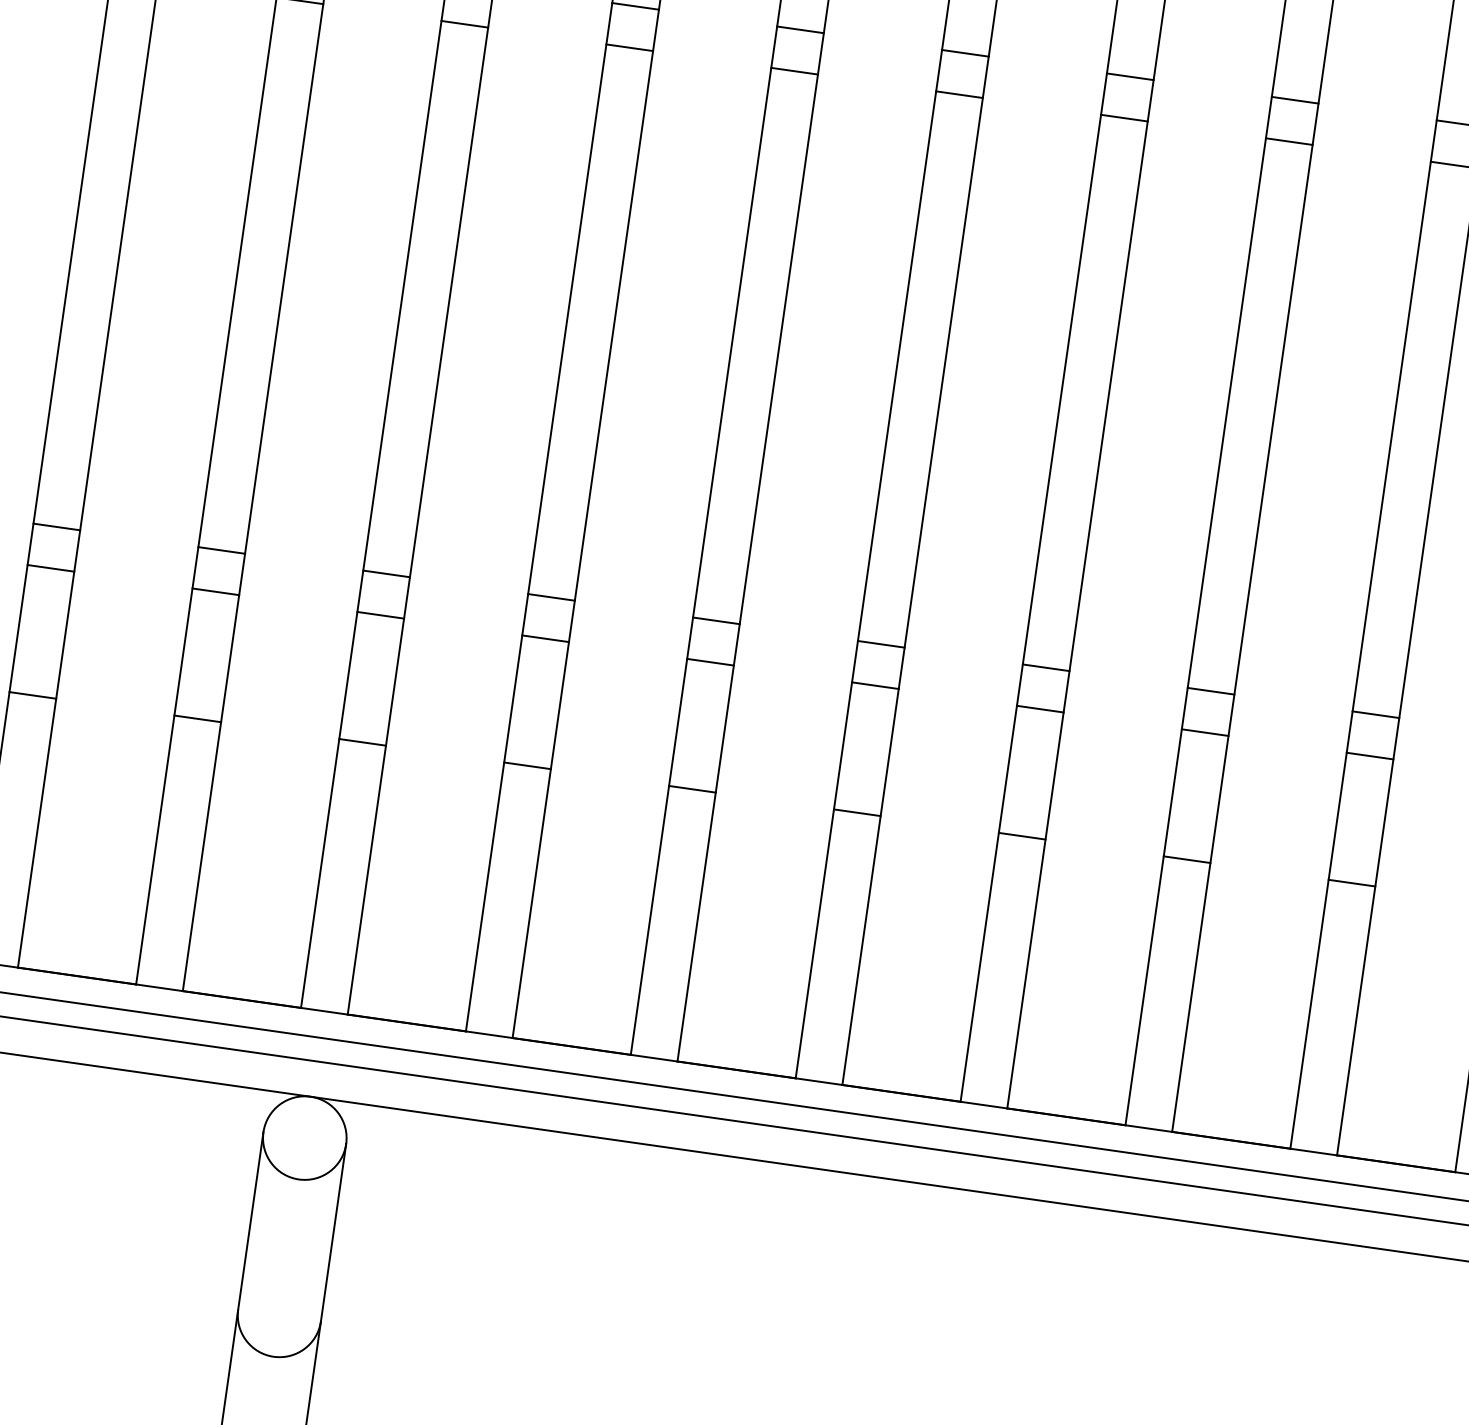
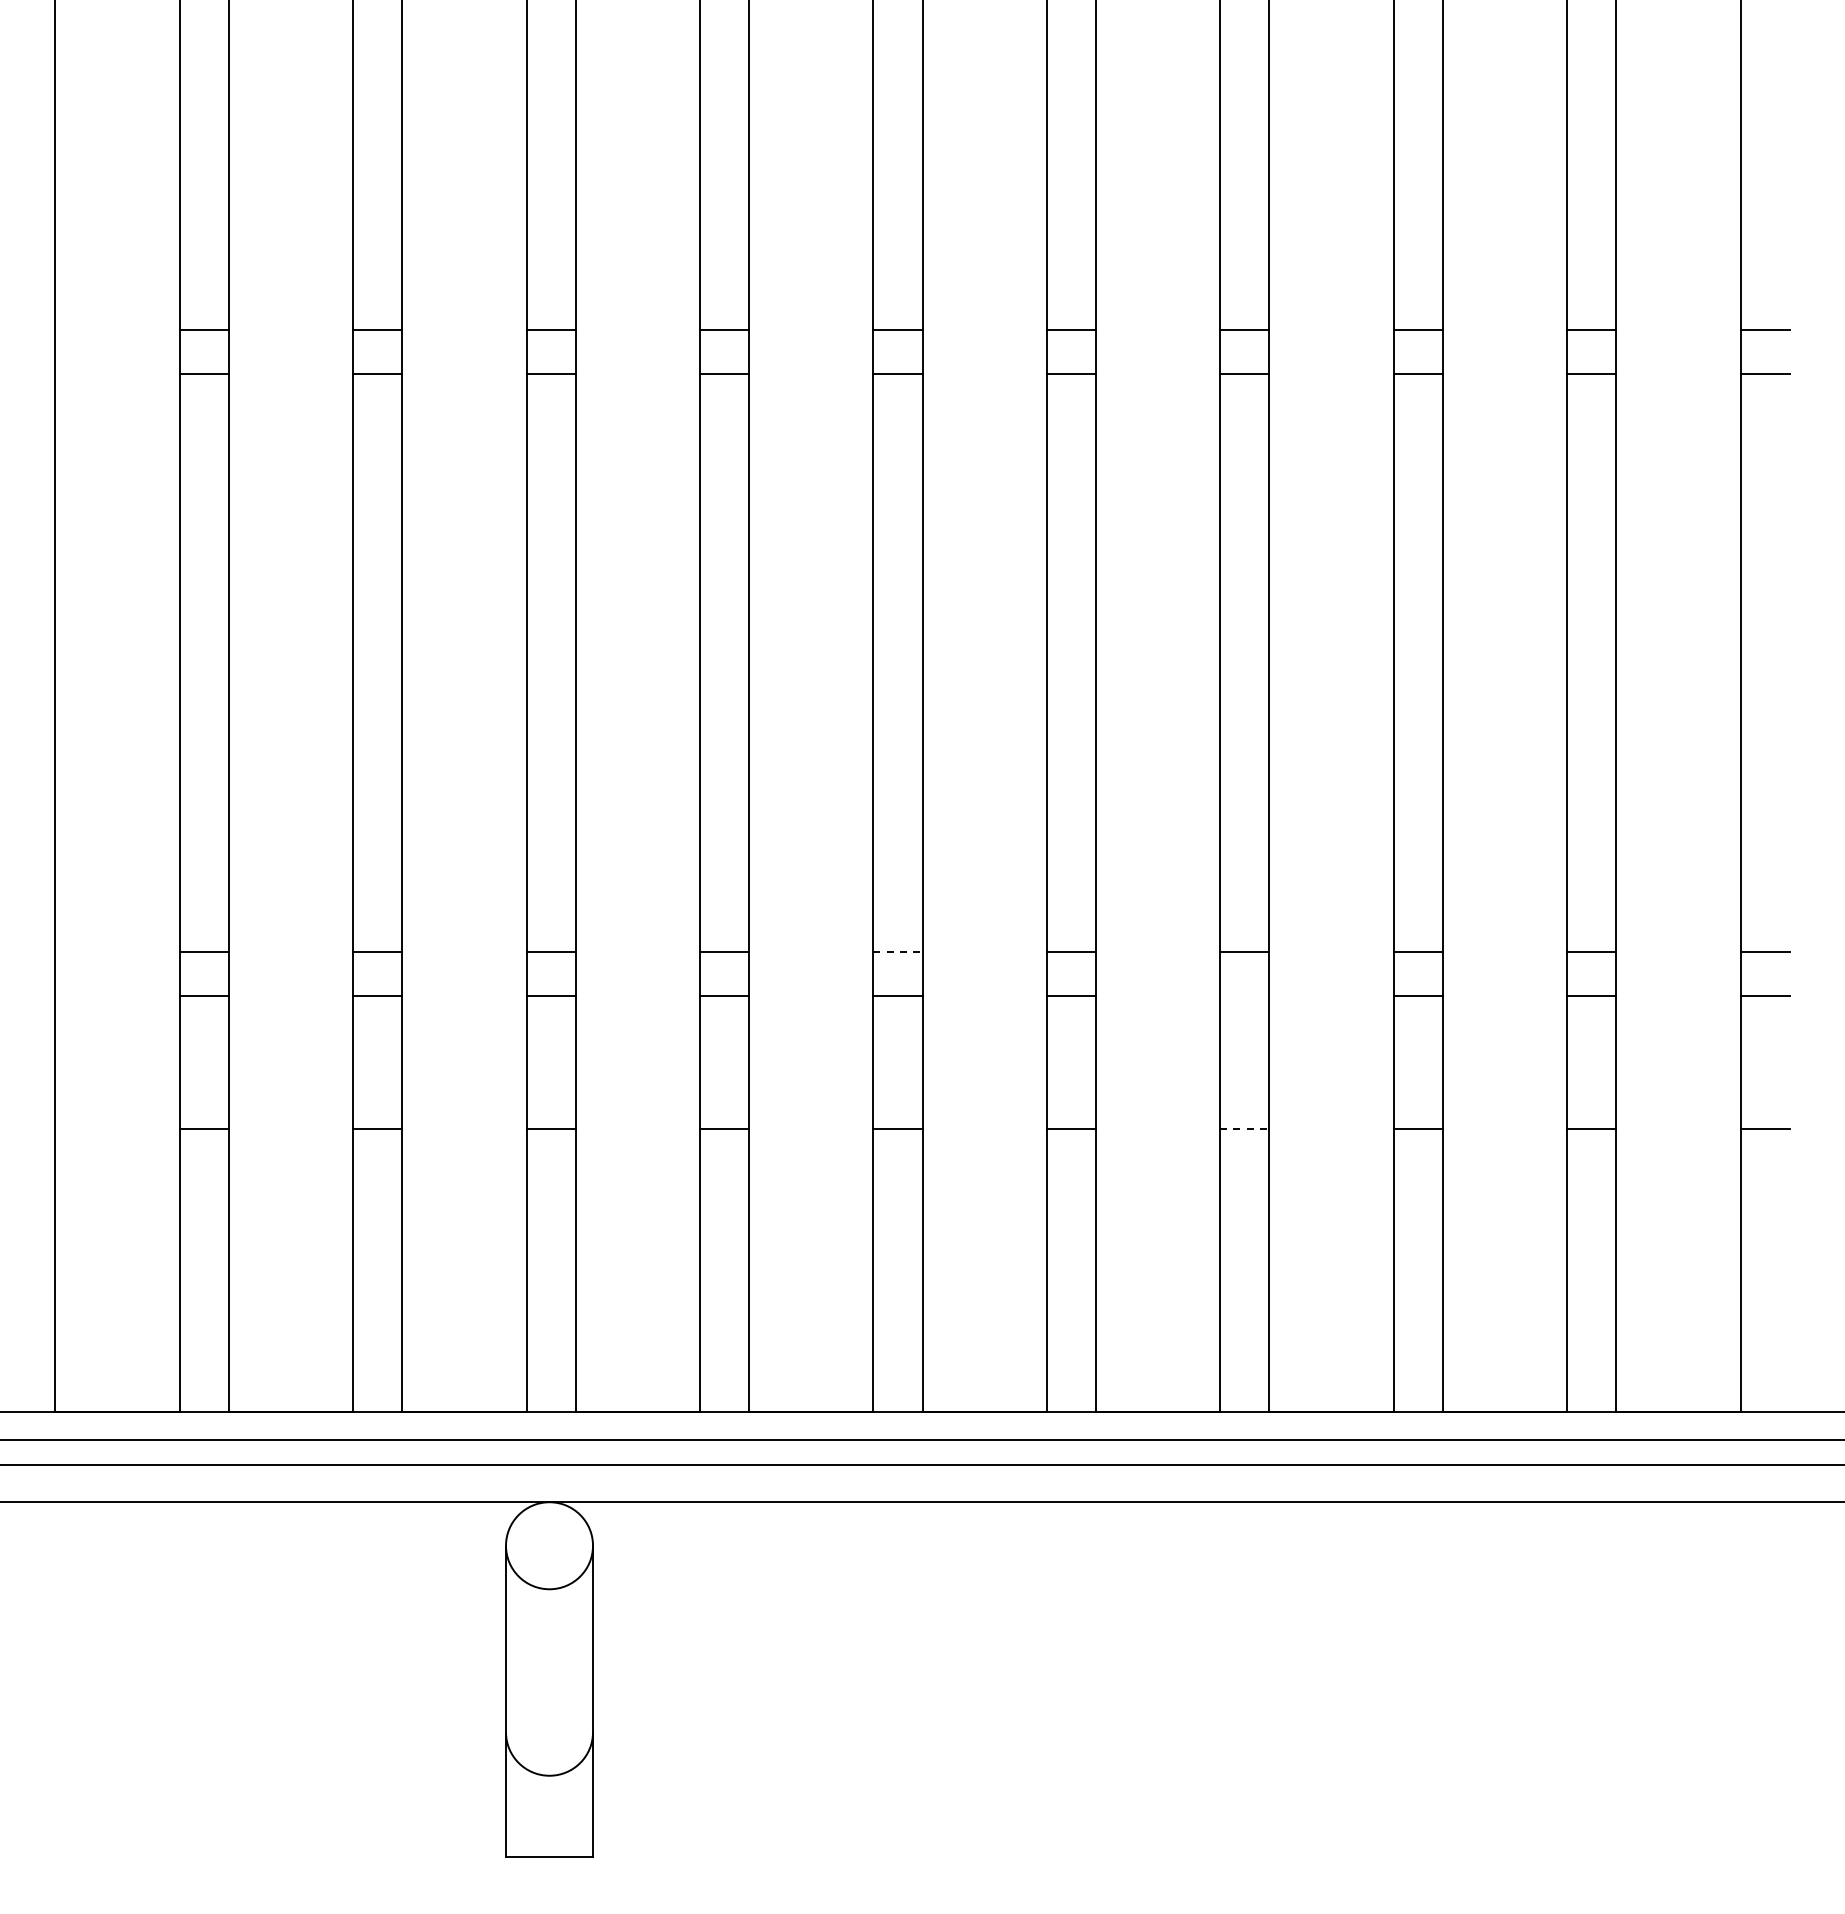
line: (715, 621) -> (897, 952), solid -> dashed
line: (1040, 709) -> (1244, 995), removed
line: (1021, 836) -> (1244, 1129), solid -> dashed

